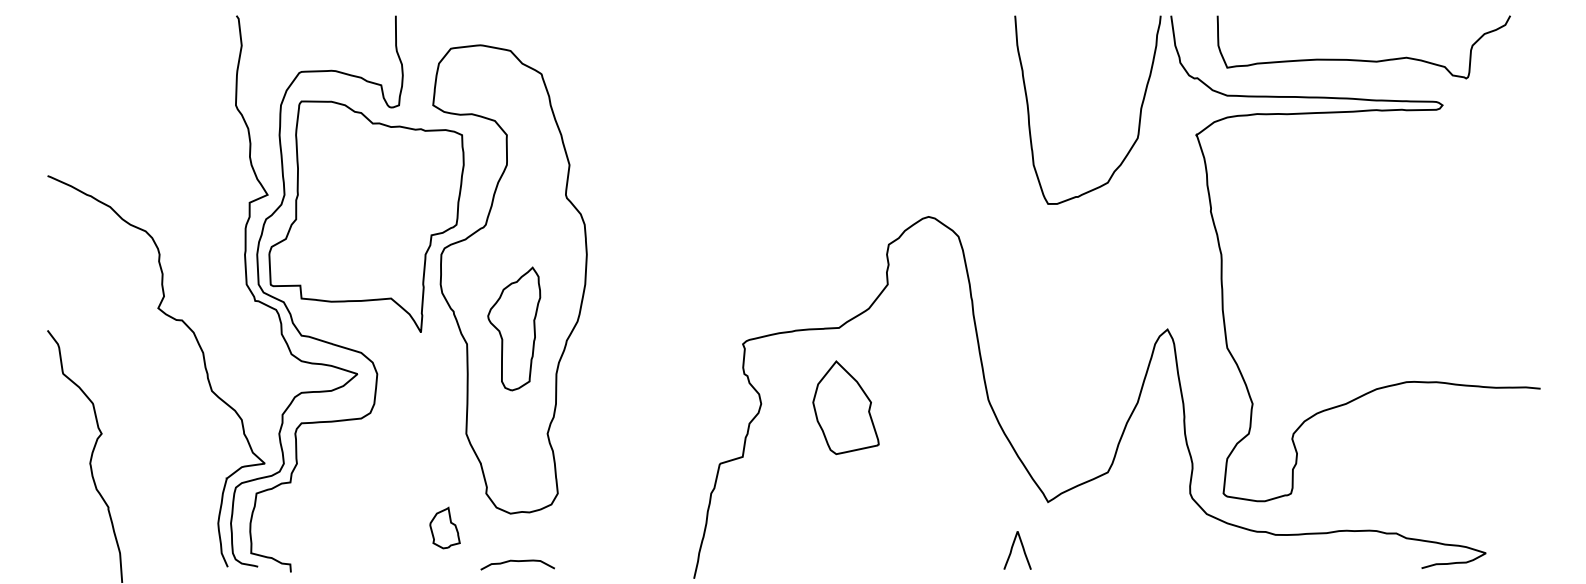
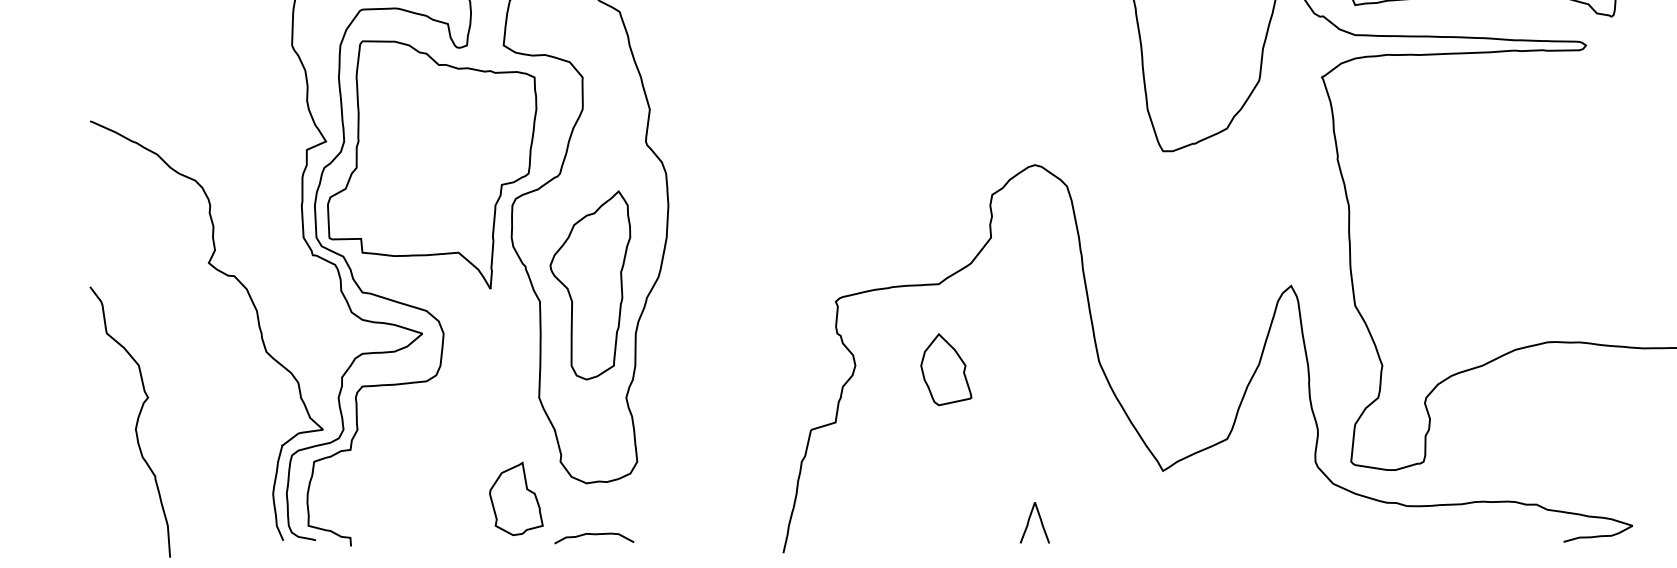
part: (514, 328) -> (590, 284), size x1.43
part: (845, 407) -> (945, 369), size x0.71
part: (444, 527) -> (515, 498), size x1.67
curve: (1012, 550) -> (1029, 522), moved

